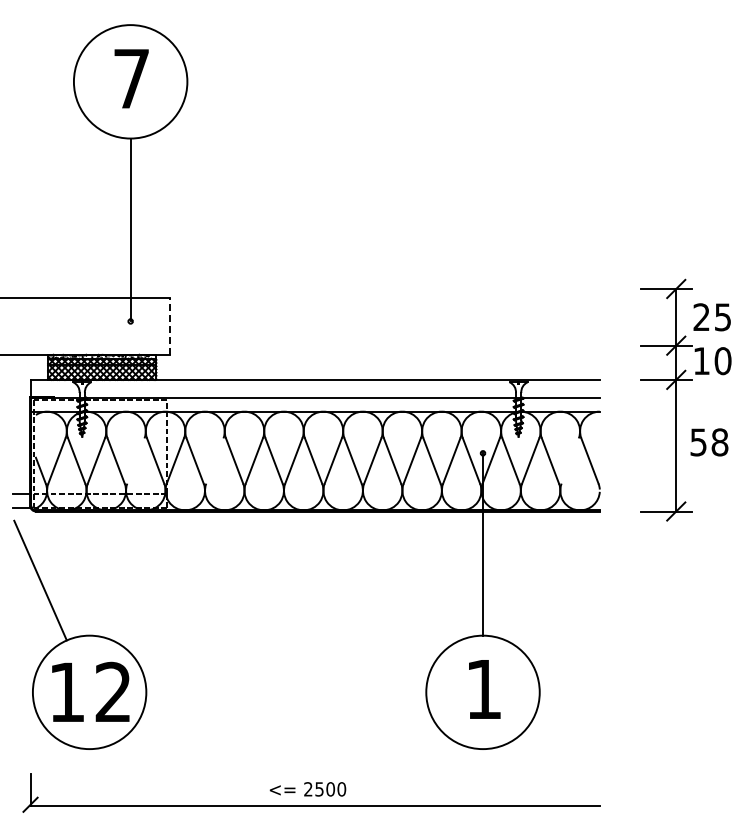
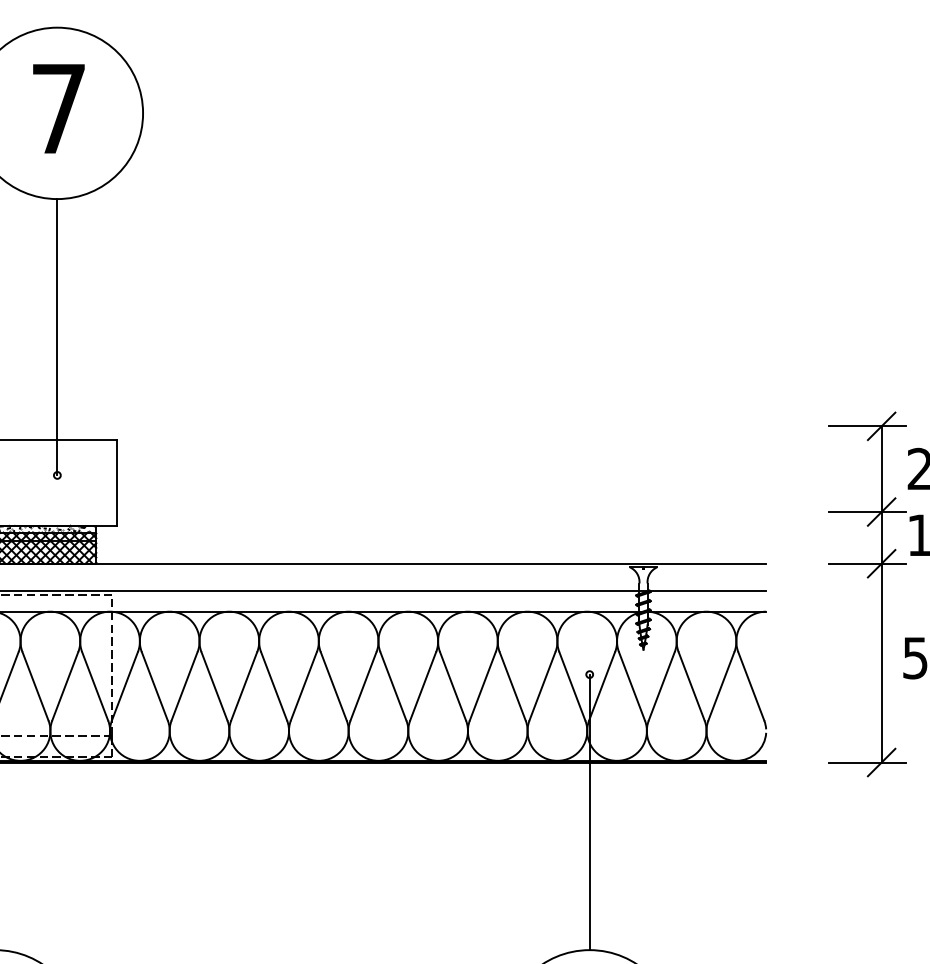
line: (170, 325) -> (117, 481), dashed -> solid
line: (135, 460) -> (64, 685), added
line: (214, 460) -> (184, 685), added
line: (569, 460) -> (720, 685), added

